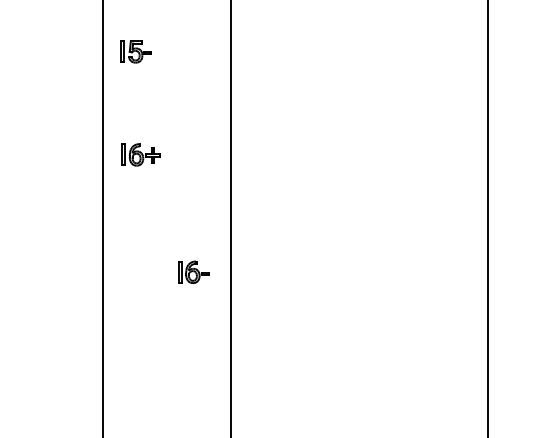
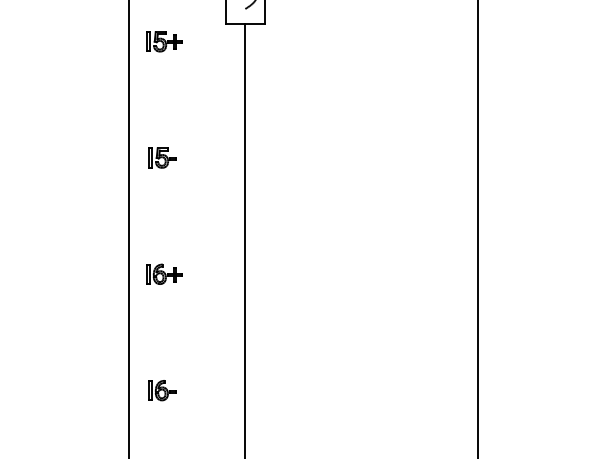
part: (136, 51) -> (162, 157), moved
part: (141, 154) -> (164, 273), moved
part: (193, 272) -> (162, 390), moved

